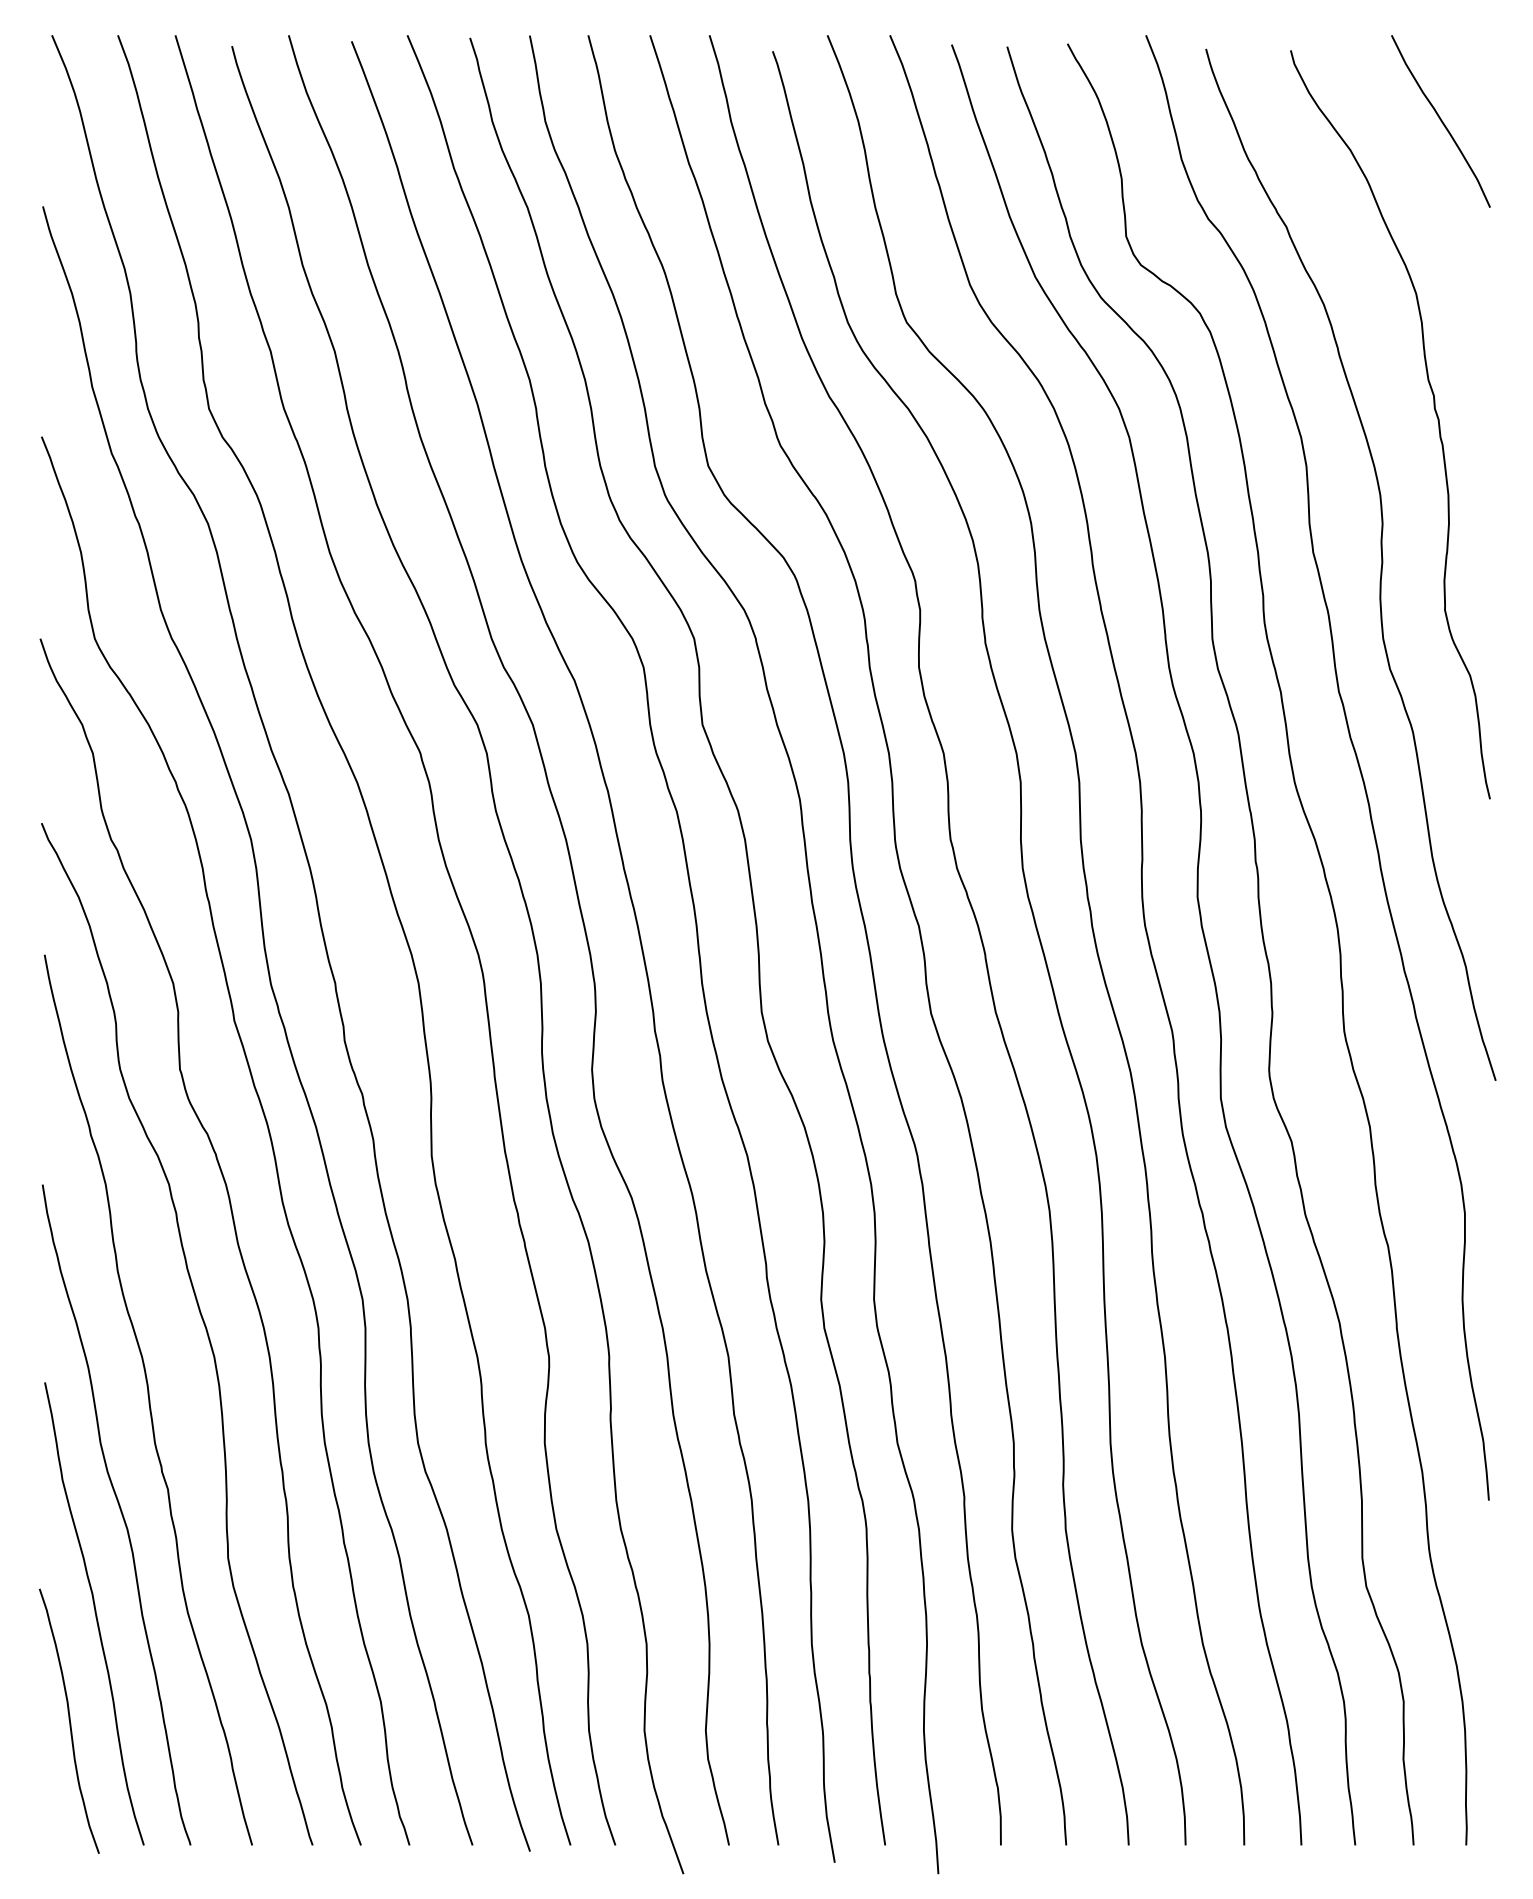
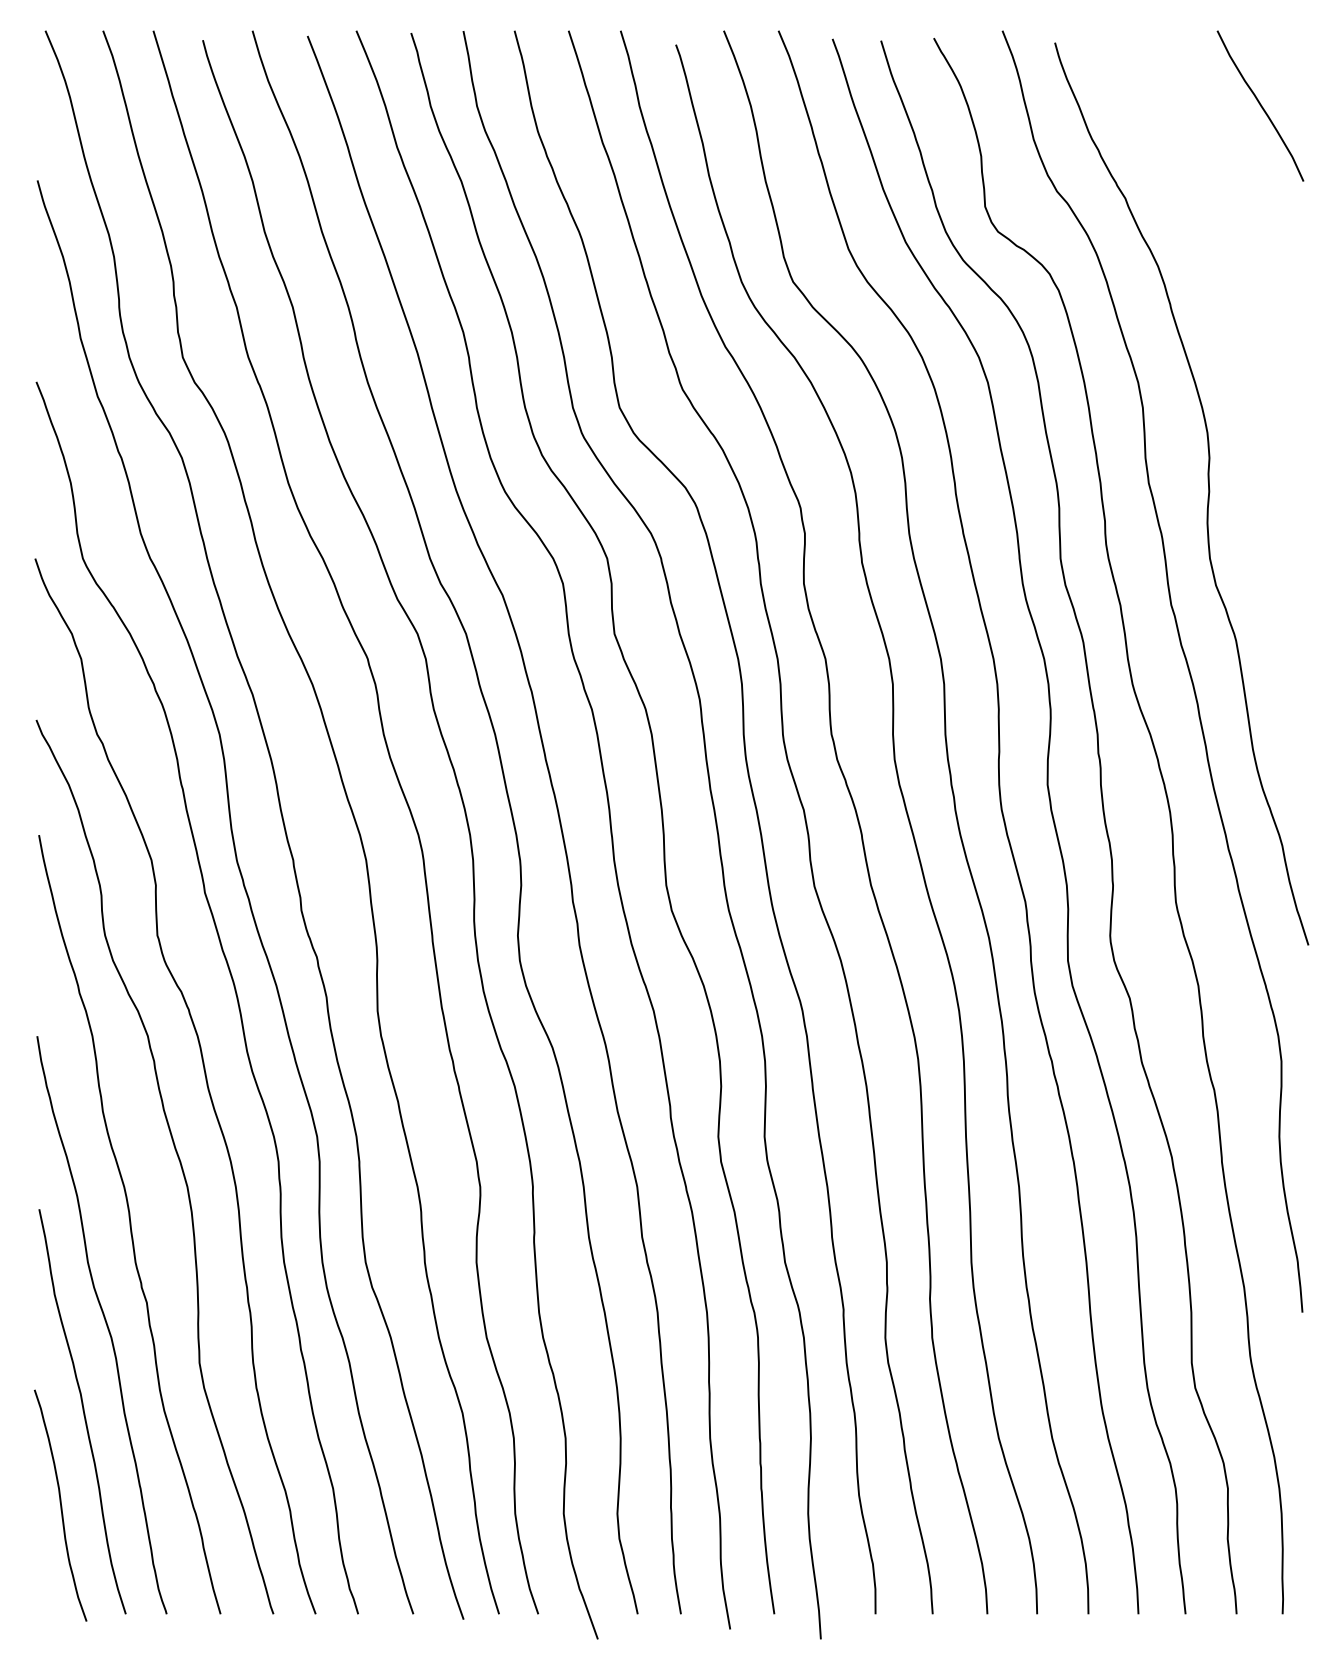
curve: (1434, 409) -> (1254, 358), removed

